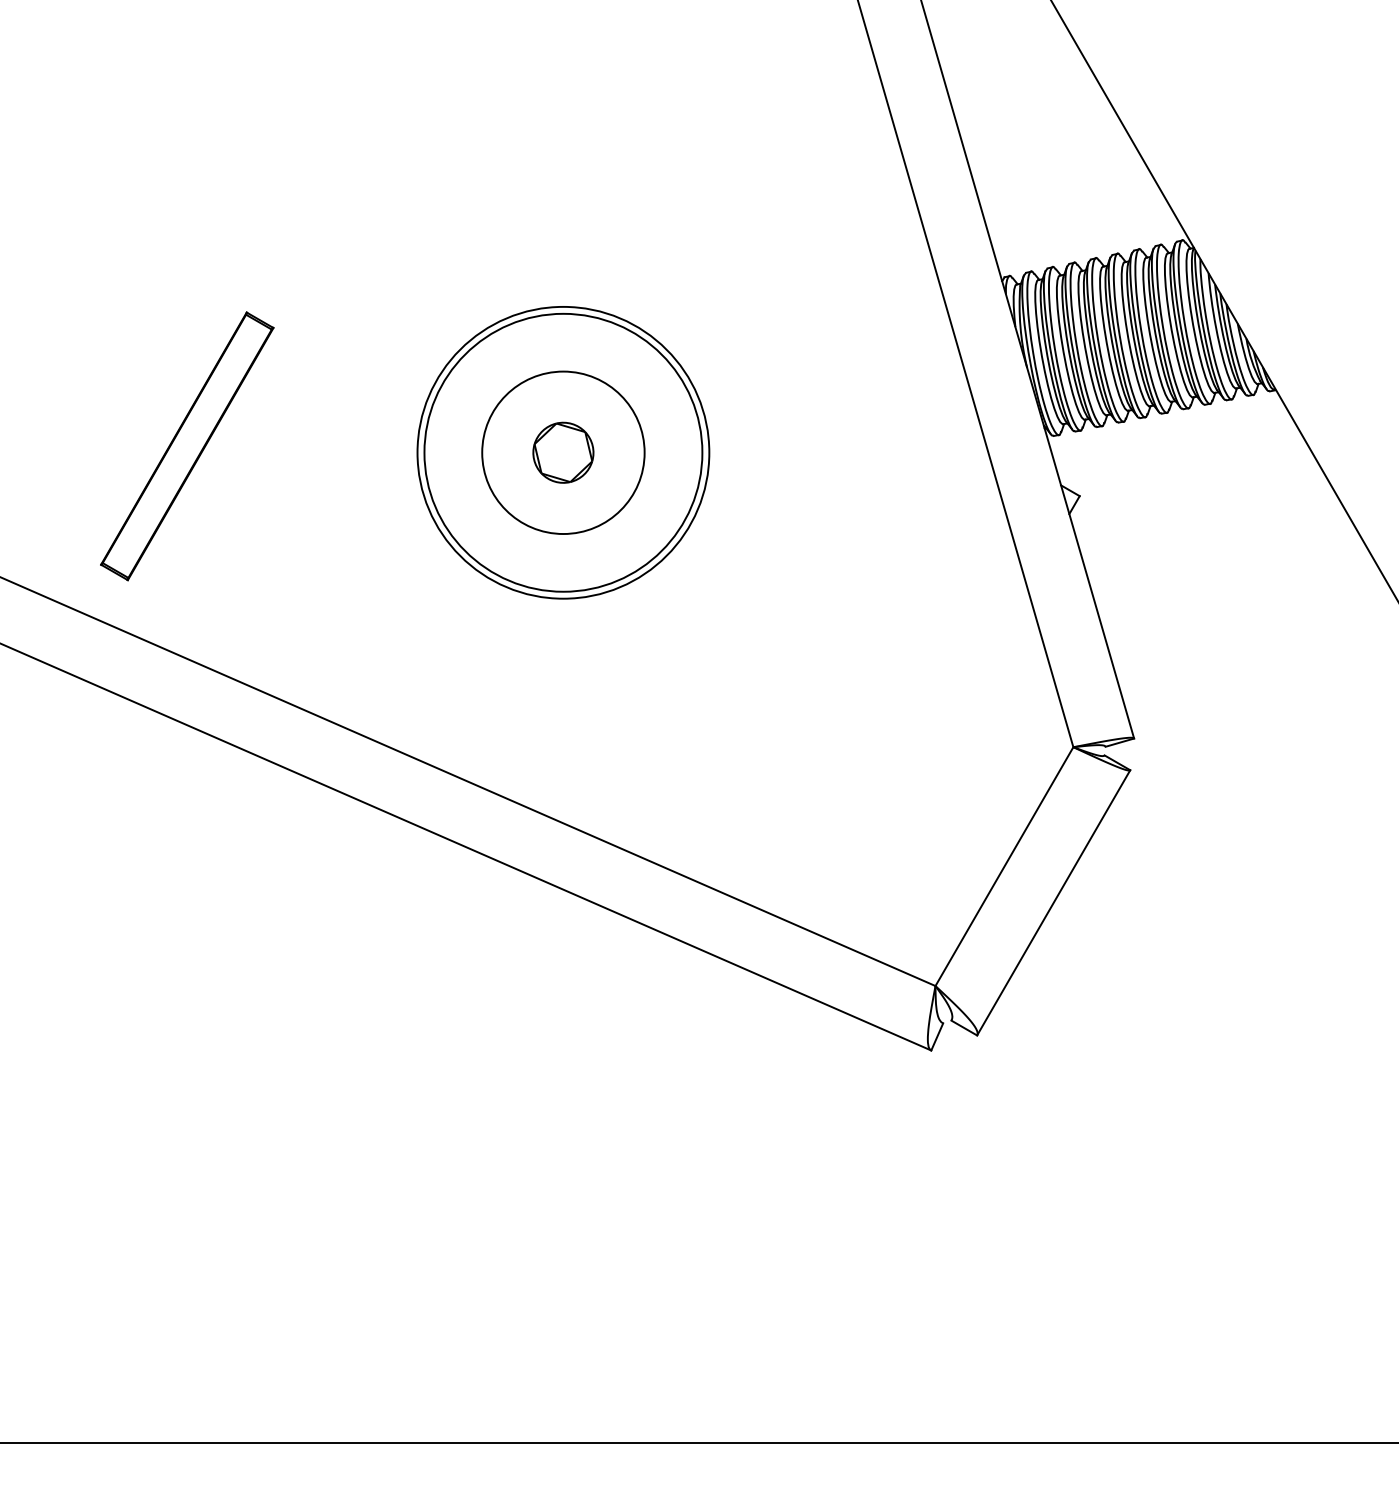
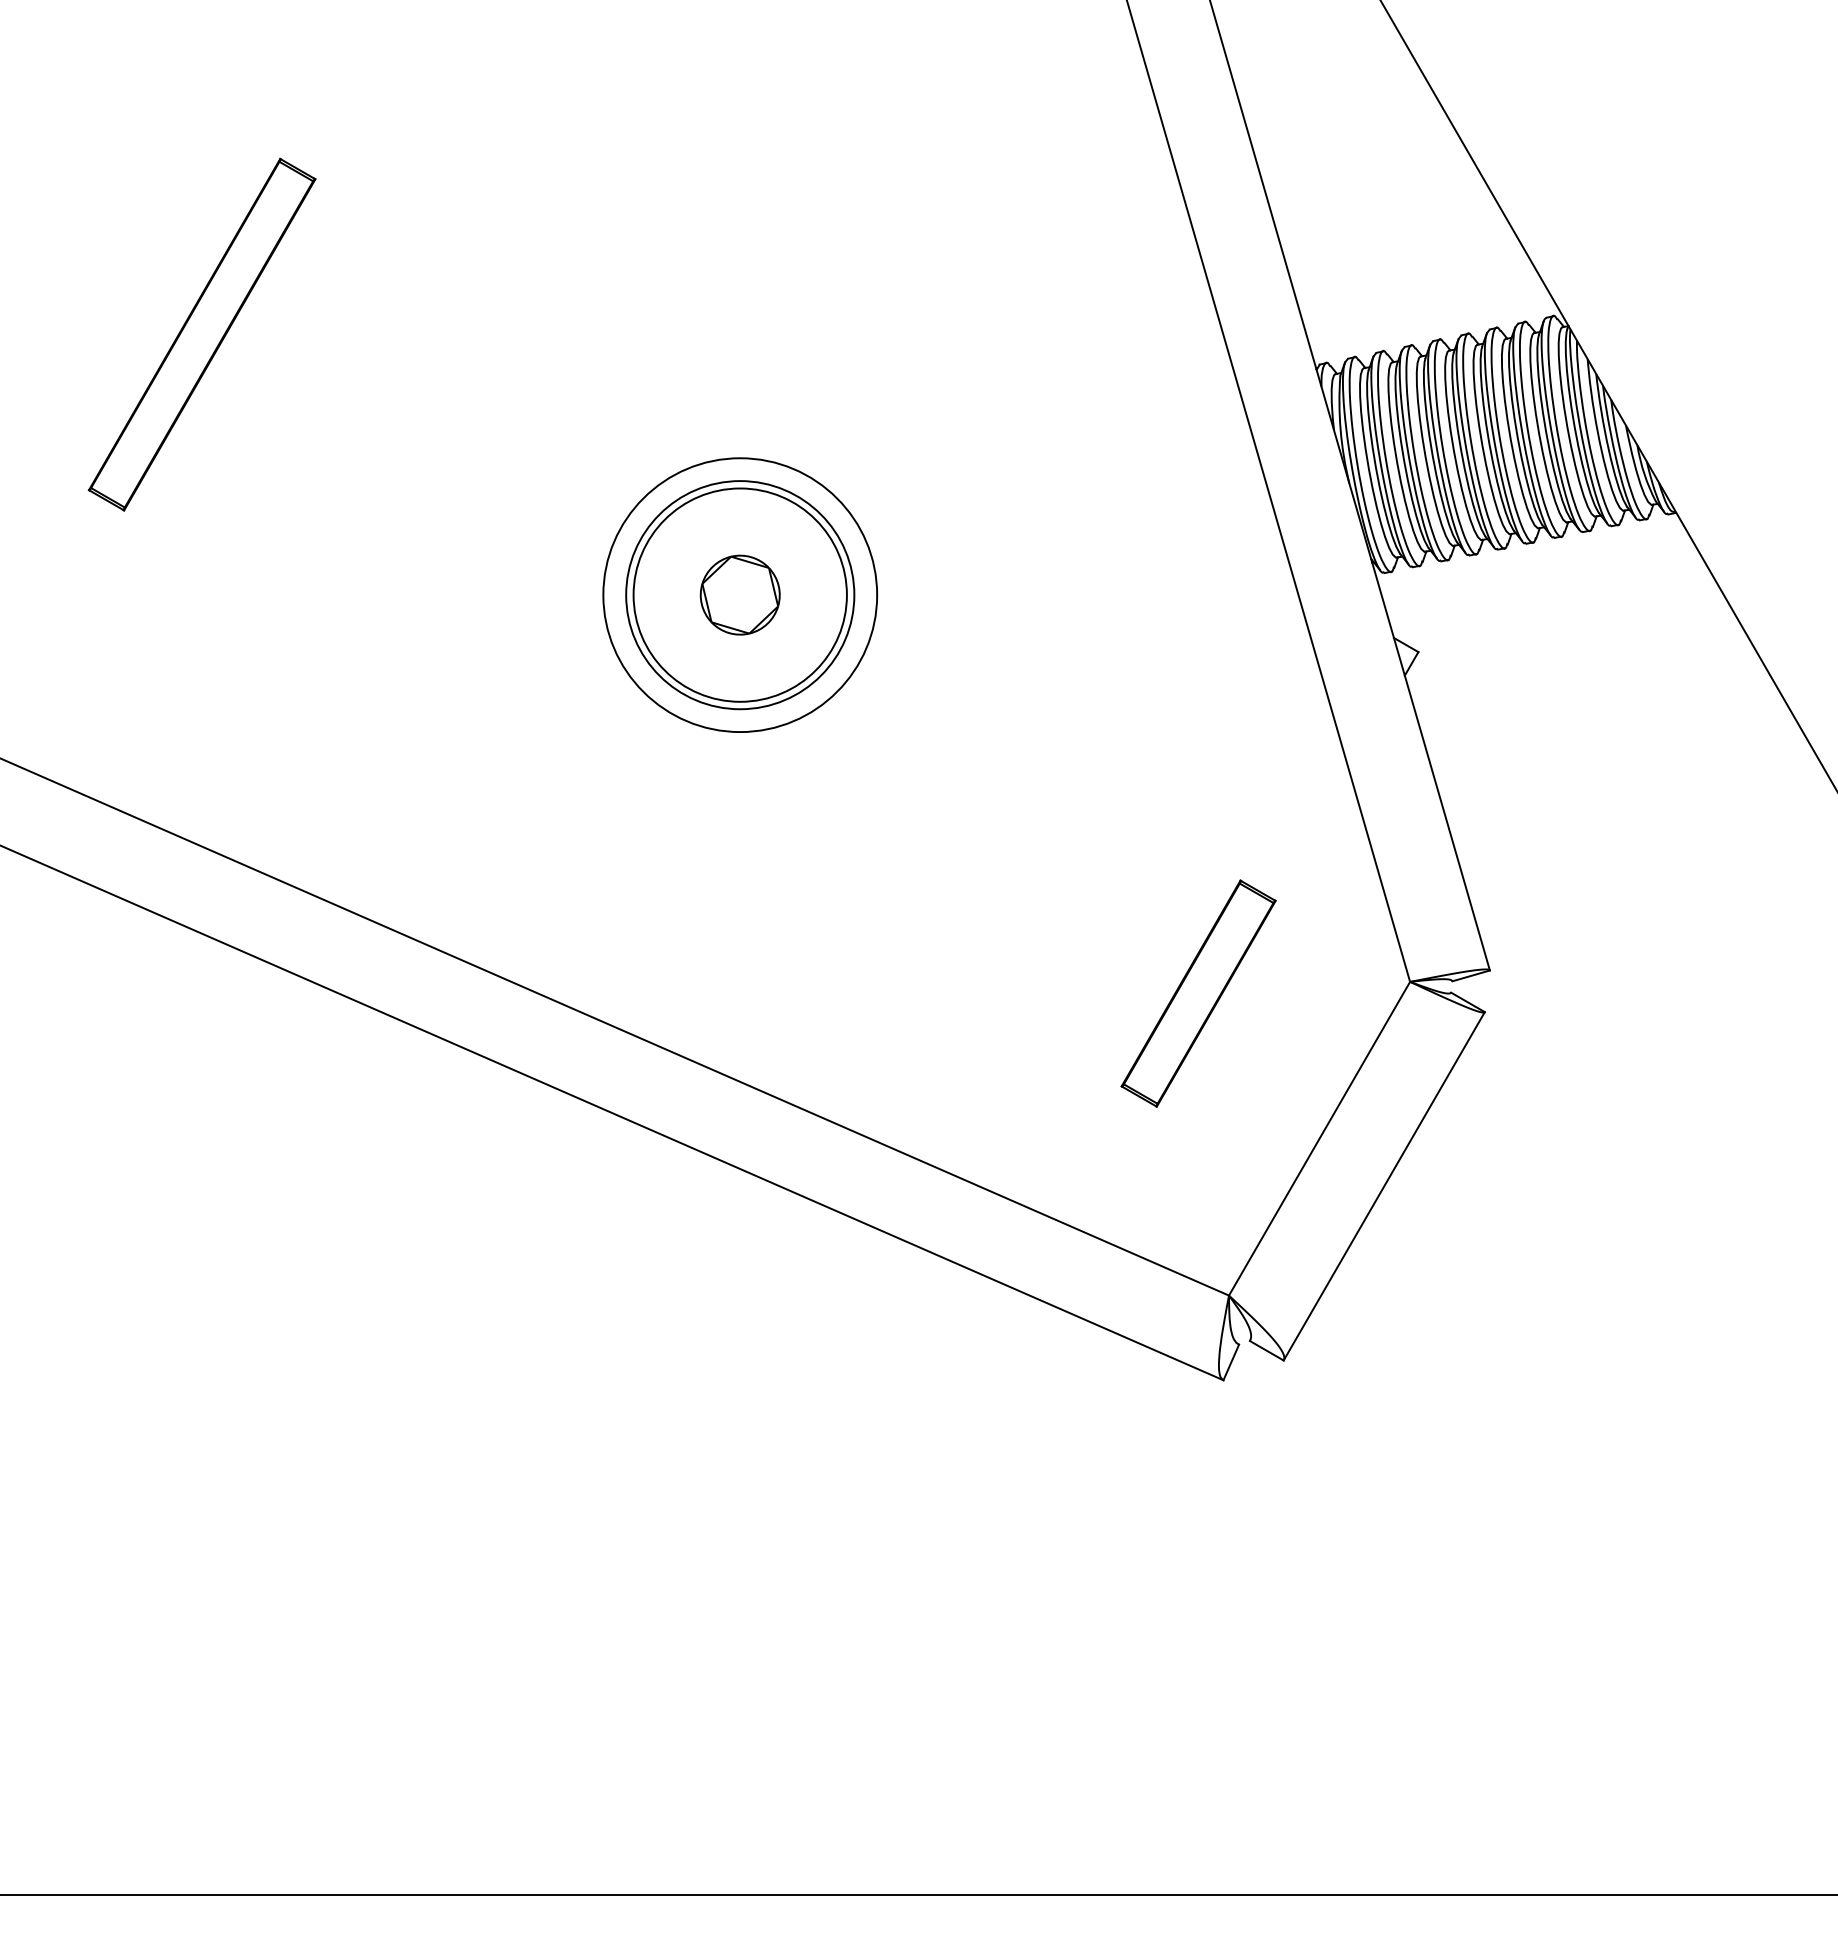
part: (186, 446) -> (201, 334), moved
circle: (563, 453) -> (740, 595), size x0.62
circle: (563, 453) -> (740, 595), size x0.71
part: (912, 756) -> (1198, 993), added

